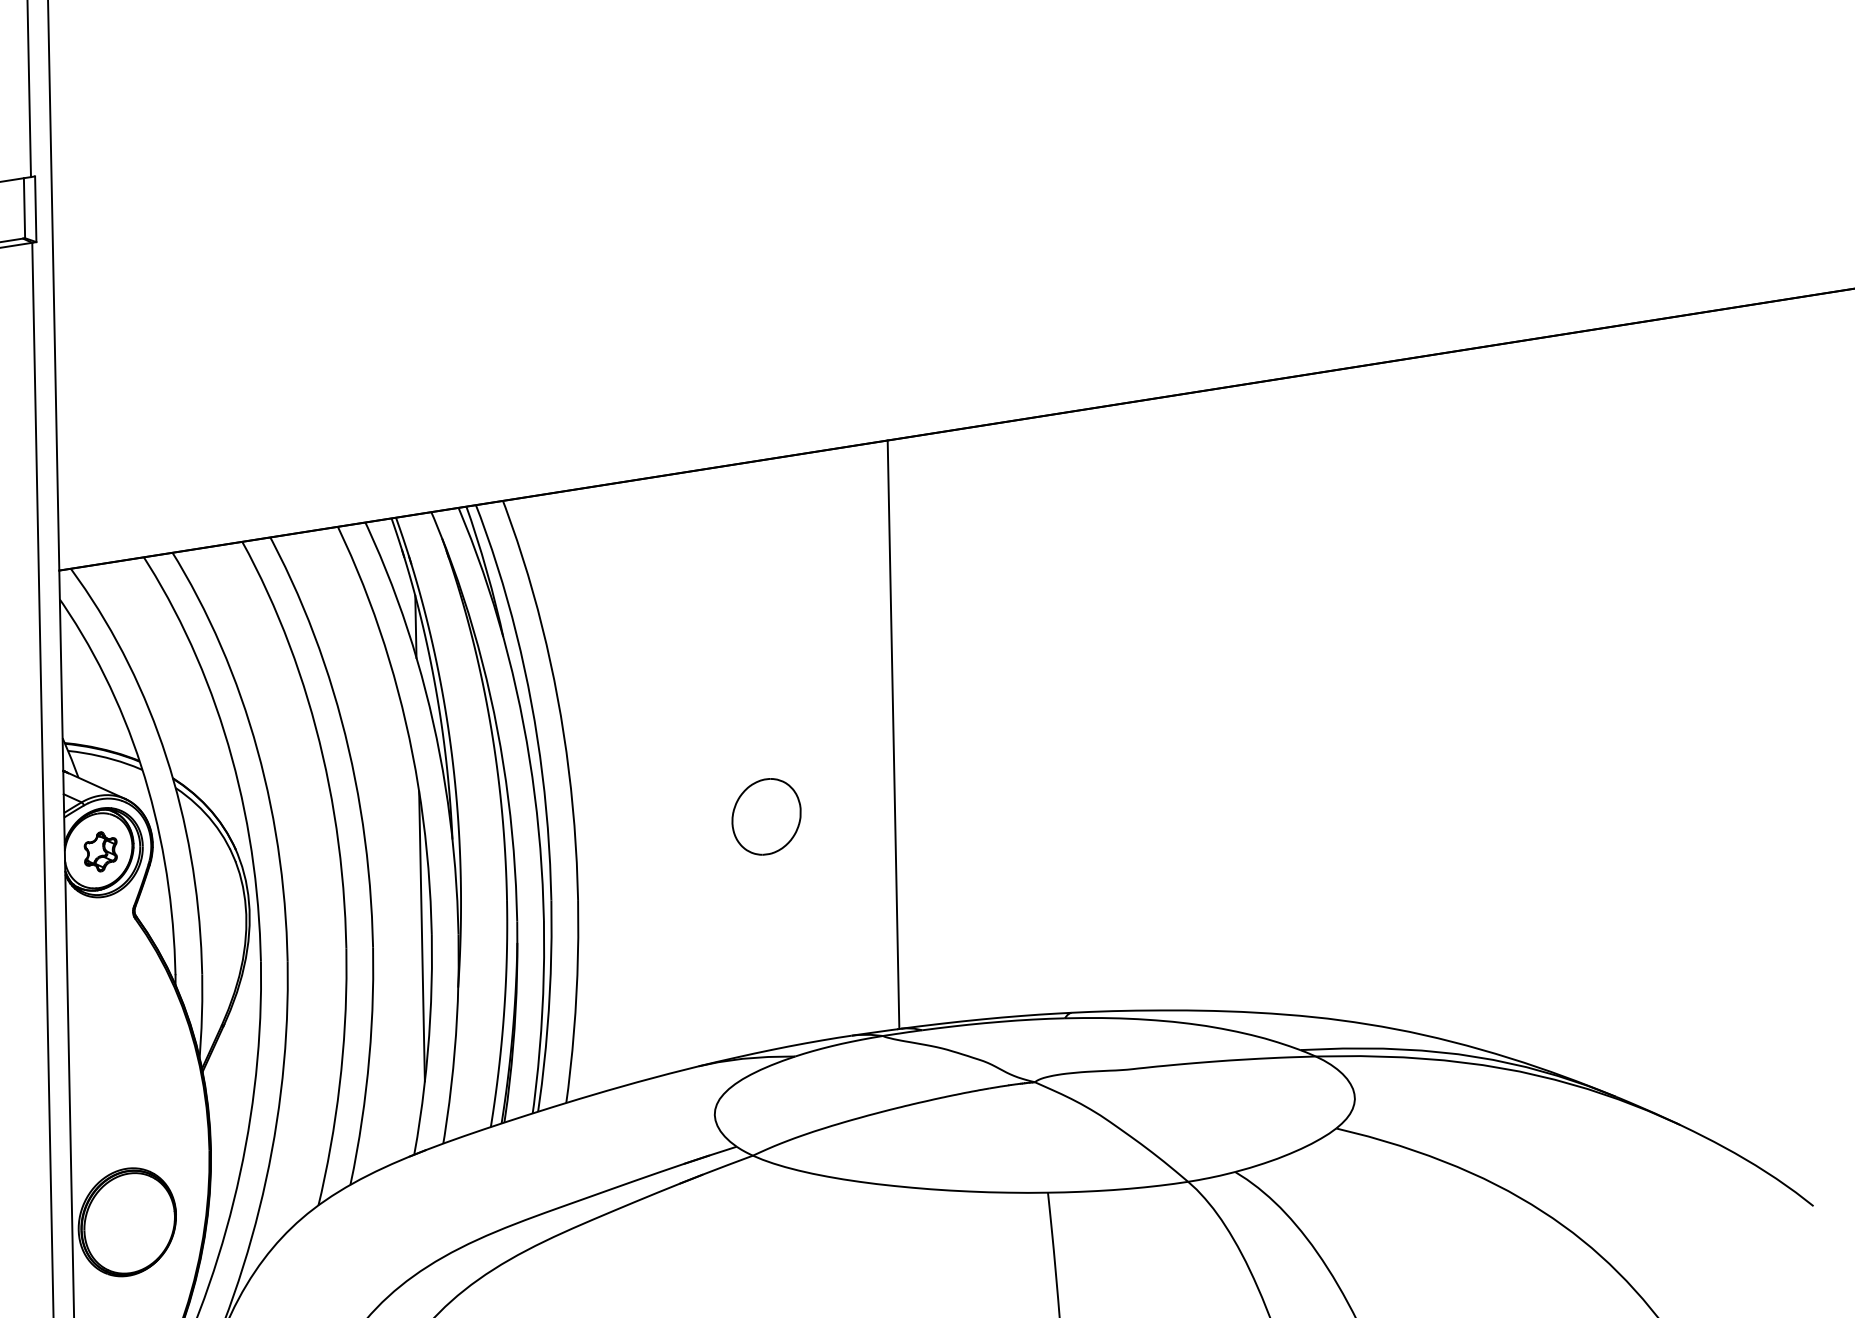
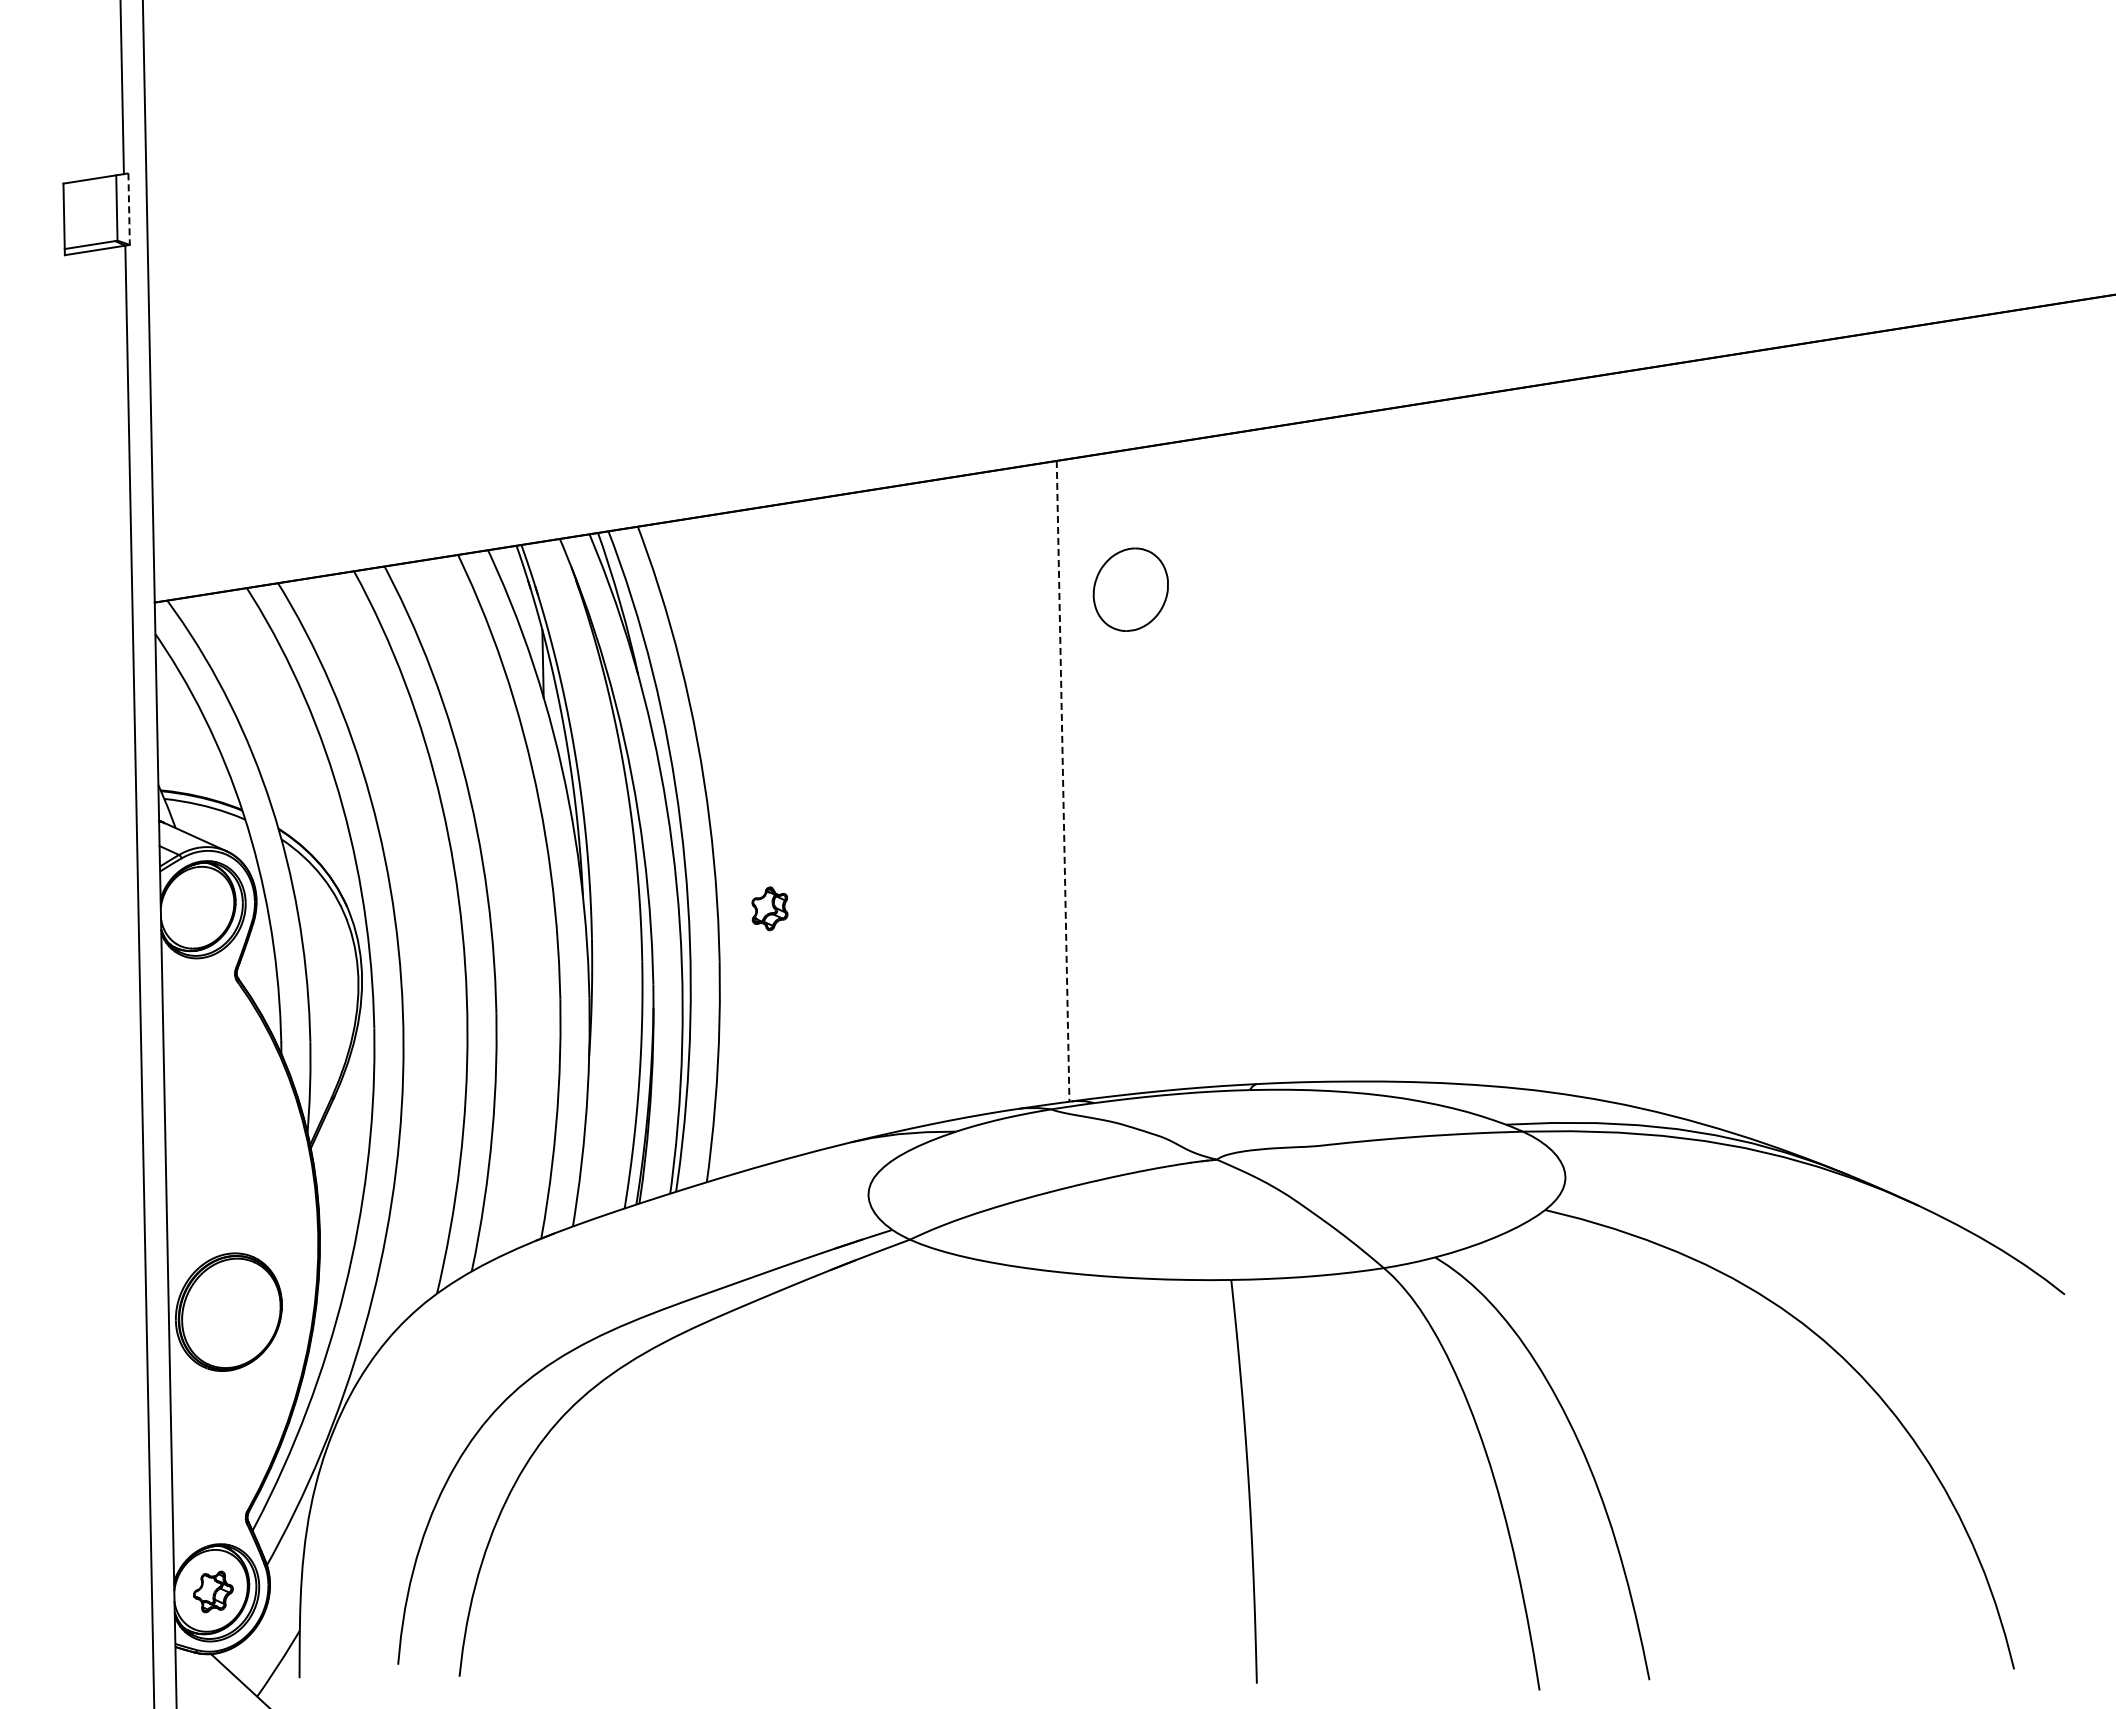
line: (36, 209) -> (129, 209), solid -> dashed
line: (893, 734) -> (1063, 781), solid -> dashed
part: (766, 816) -> (1130, 589), moved
part: (100, 851) -> (769, 908), moved
line: (421, 936) -> (549, 1000), removed

